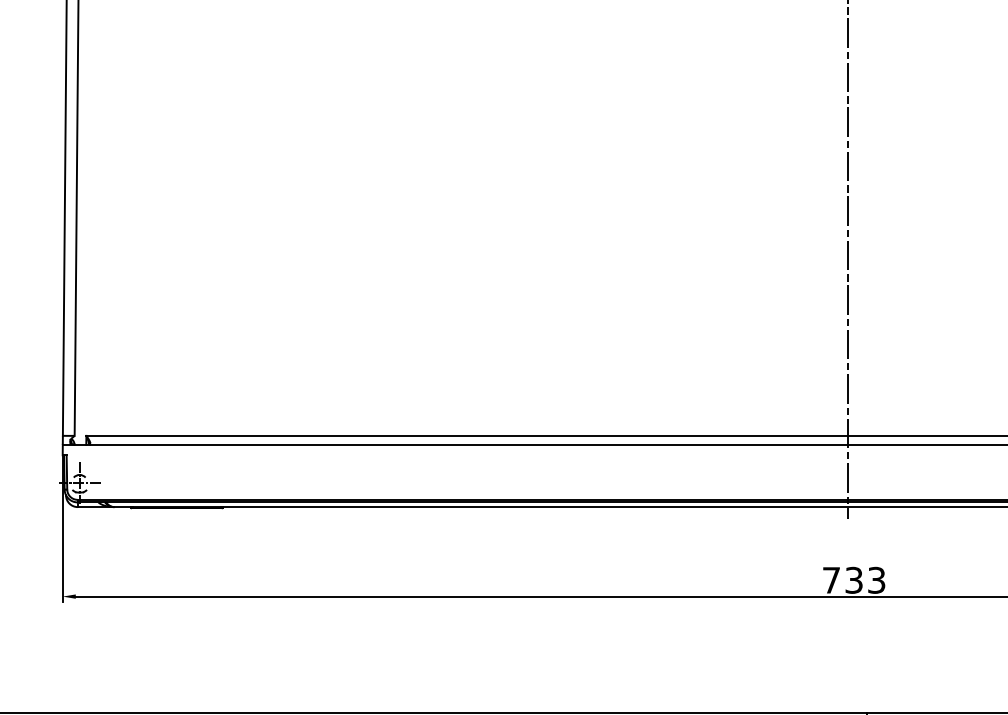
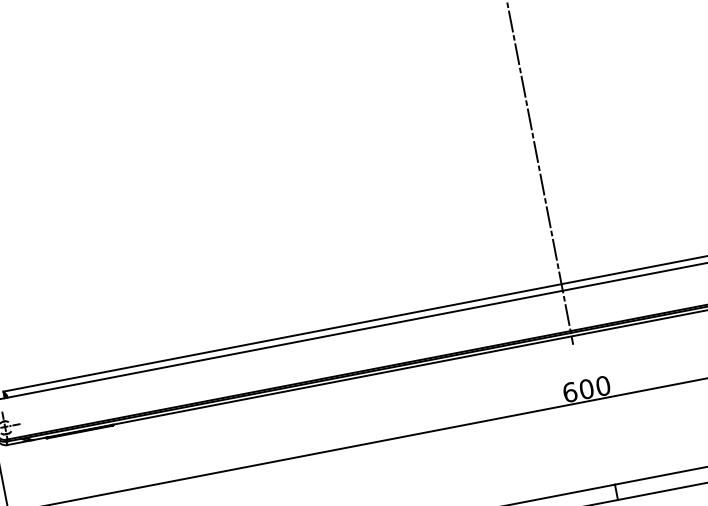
text: (853, 579) -> (586, 388), 733 -> 600

